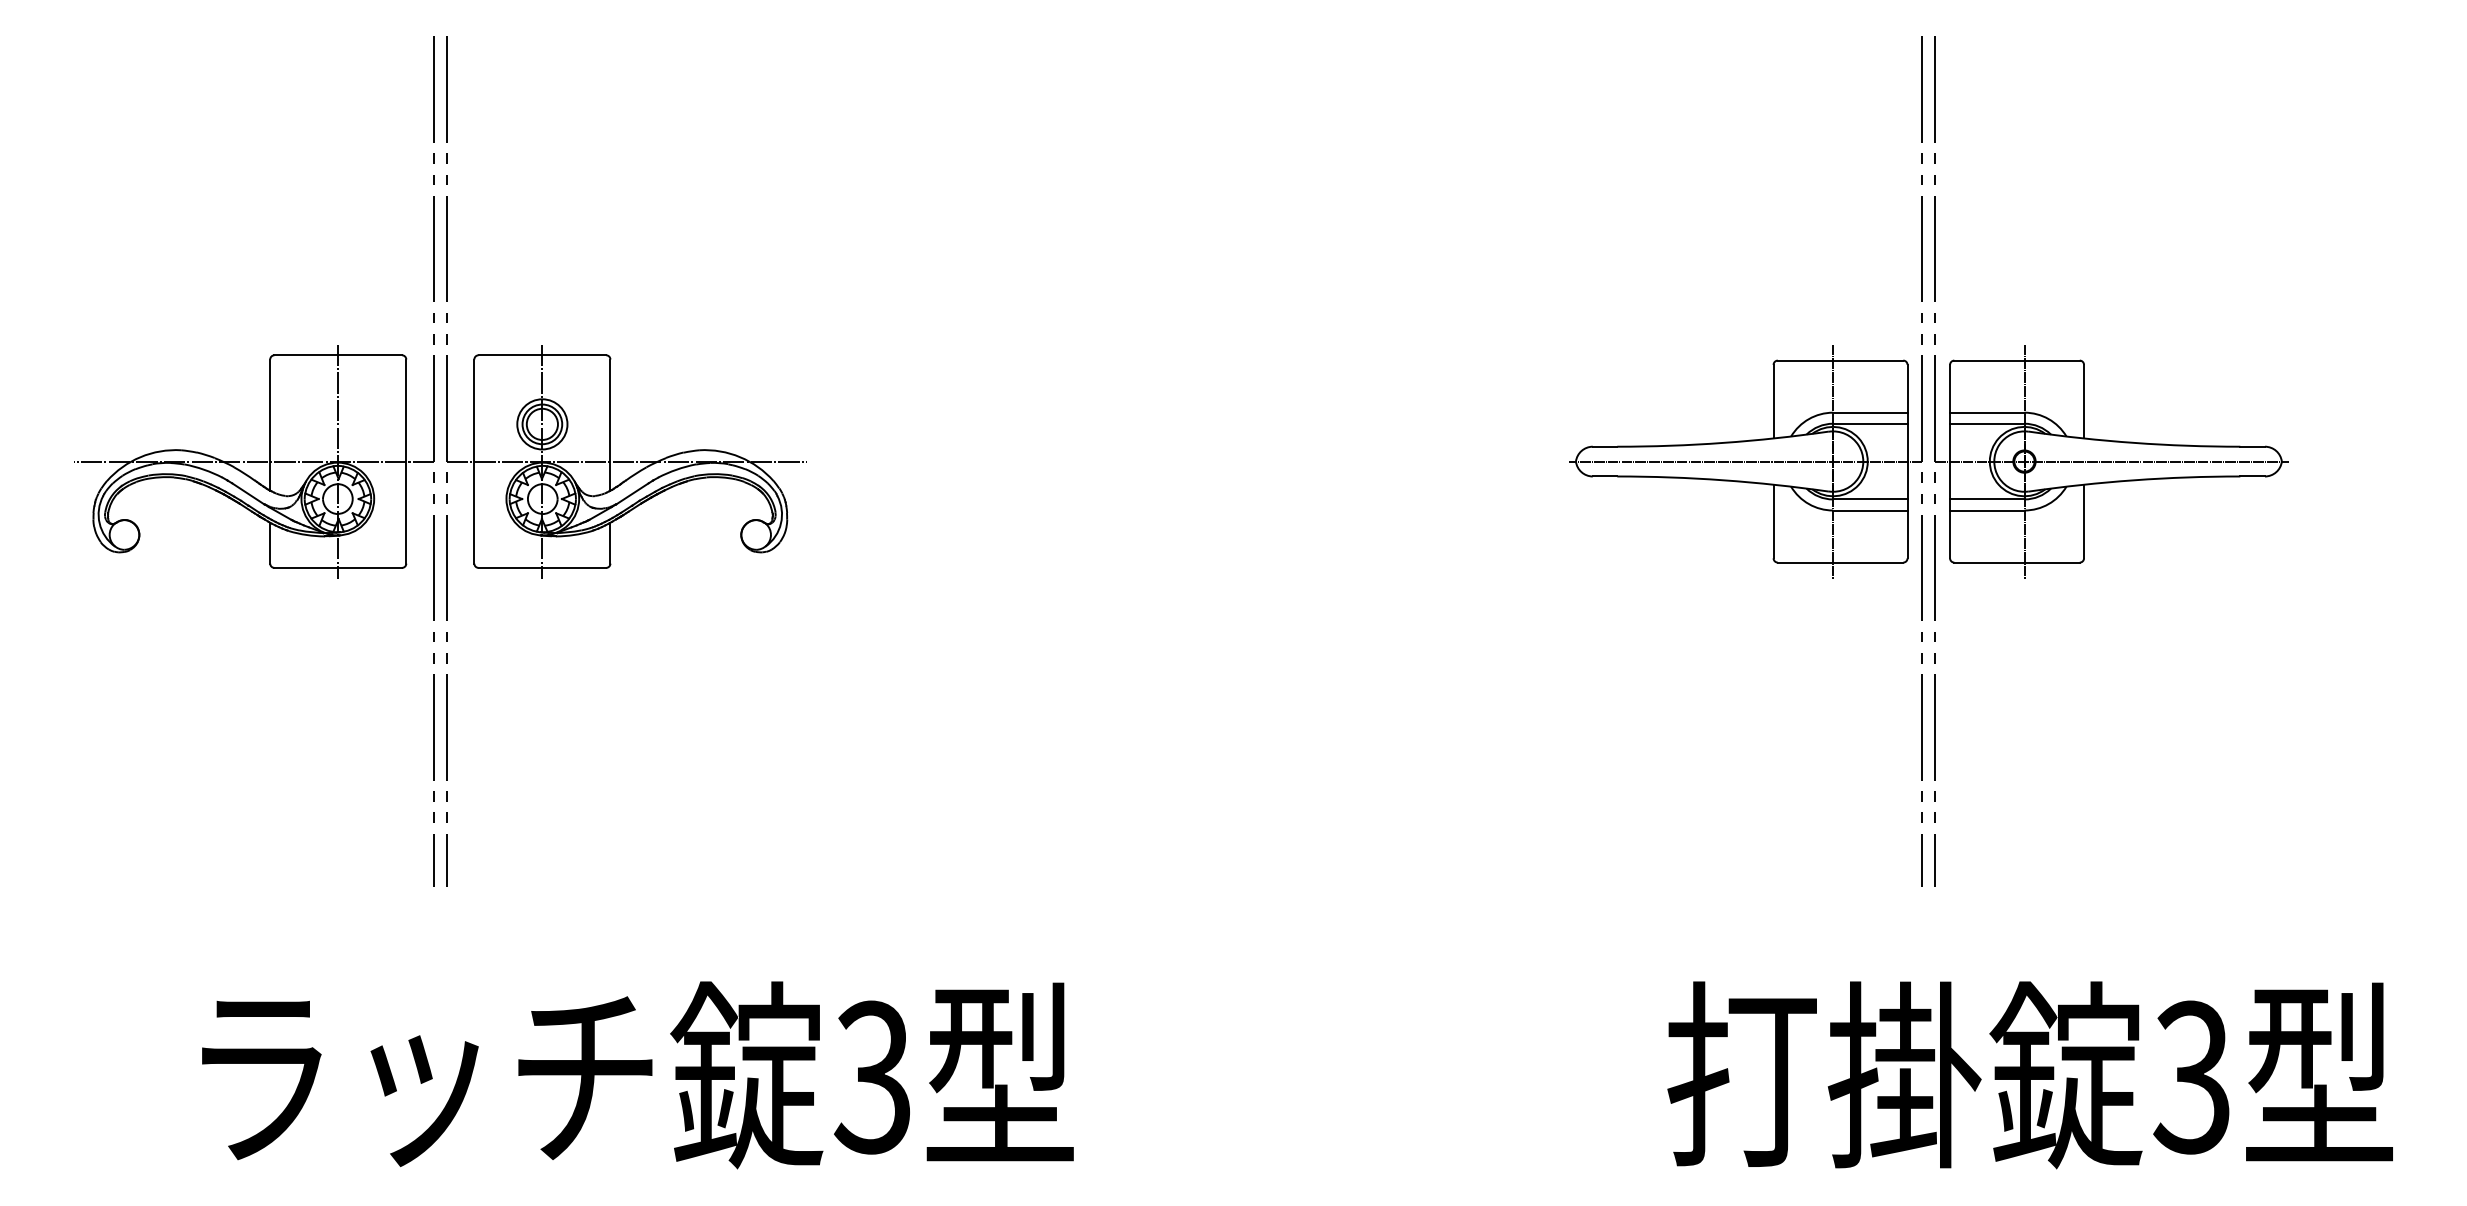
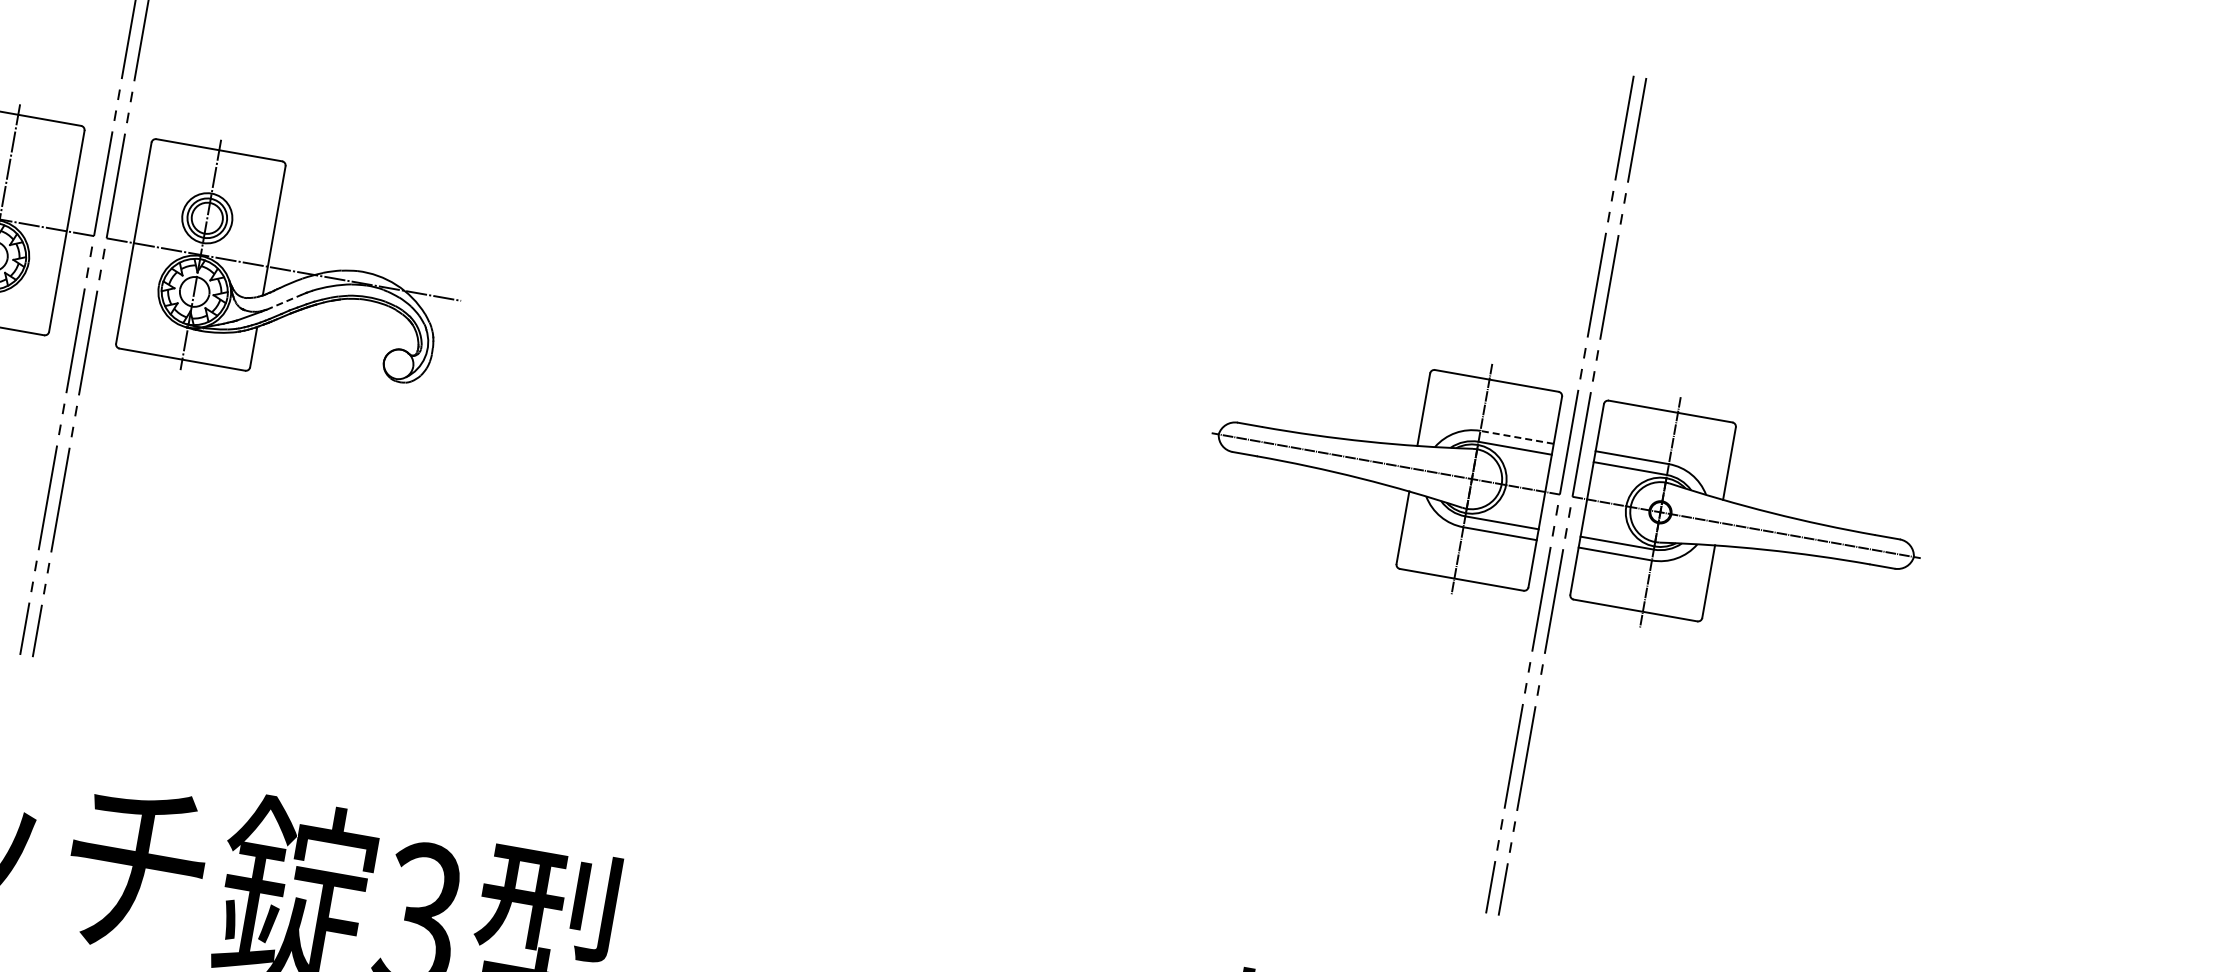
line: (1869, 412) -> (1516, 437), solid -> dashed
line: (632, 493) -> (284, 302), solid -> dashed

